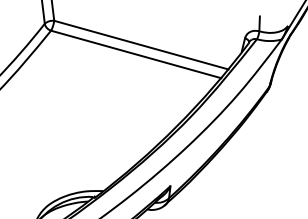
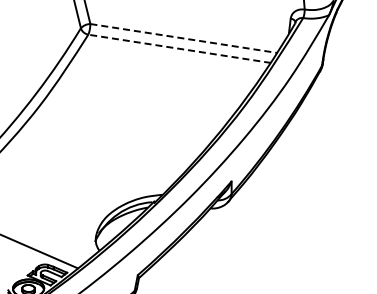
line: (141, 45) -> (183, 38), solid -> dashed
line: (136, 54) -> (179, 48), solid -> dashed

